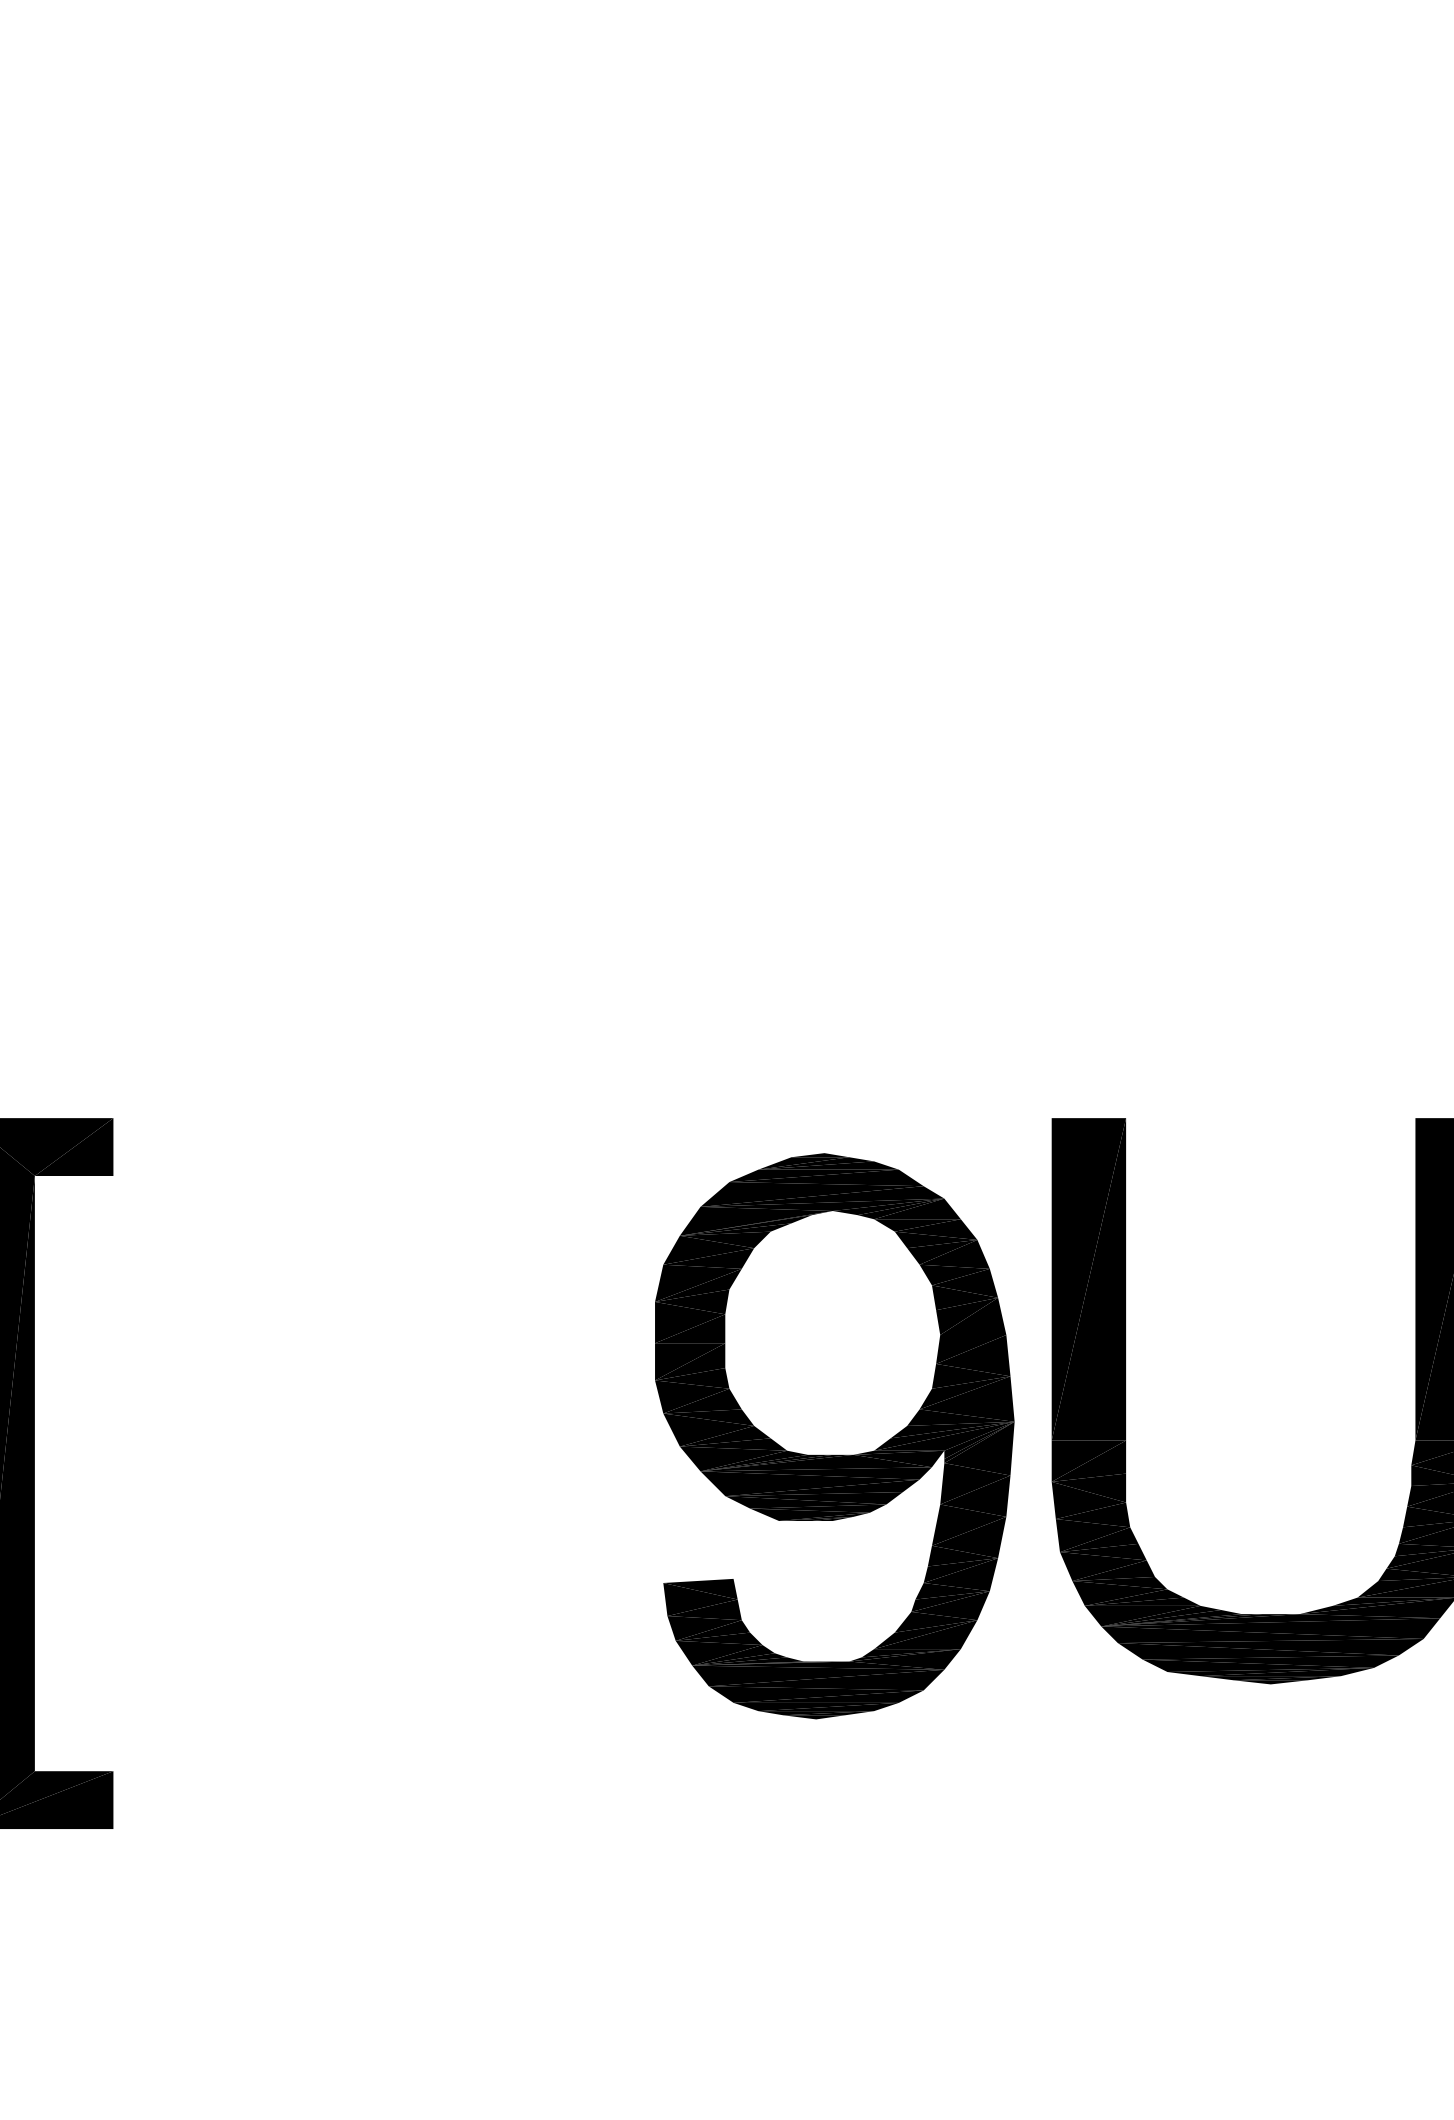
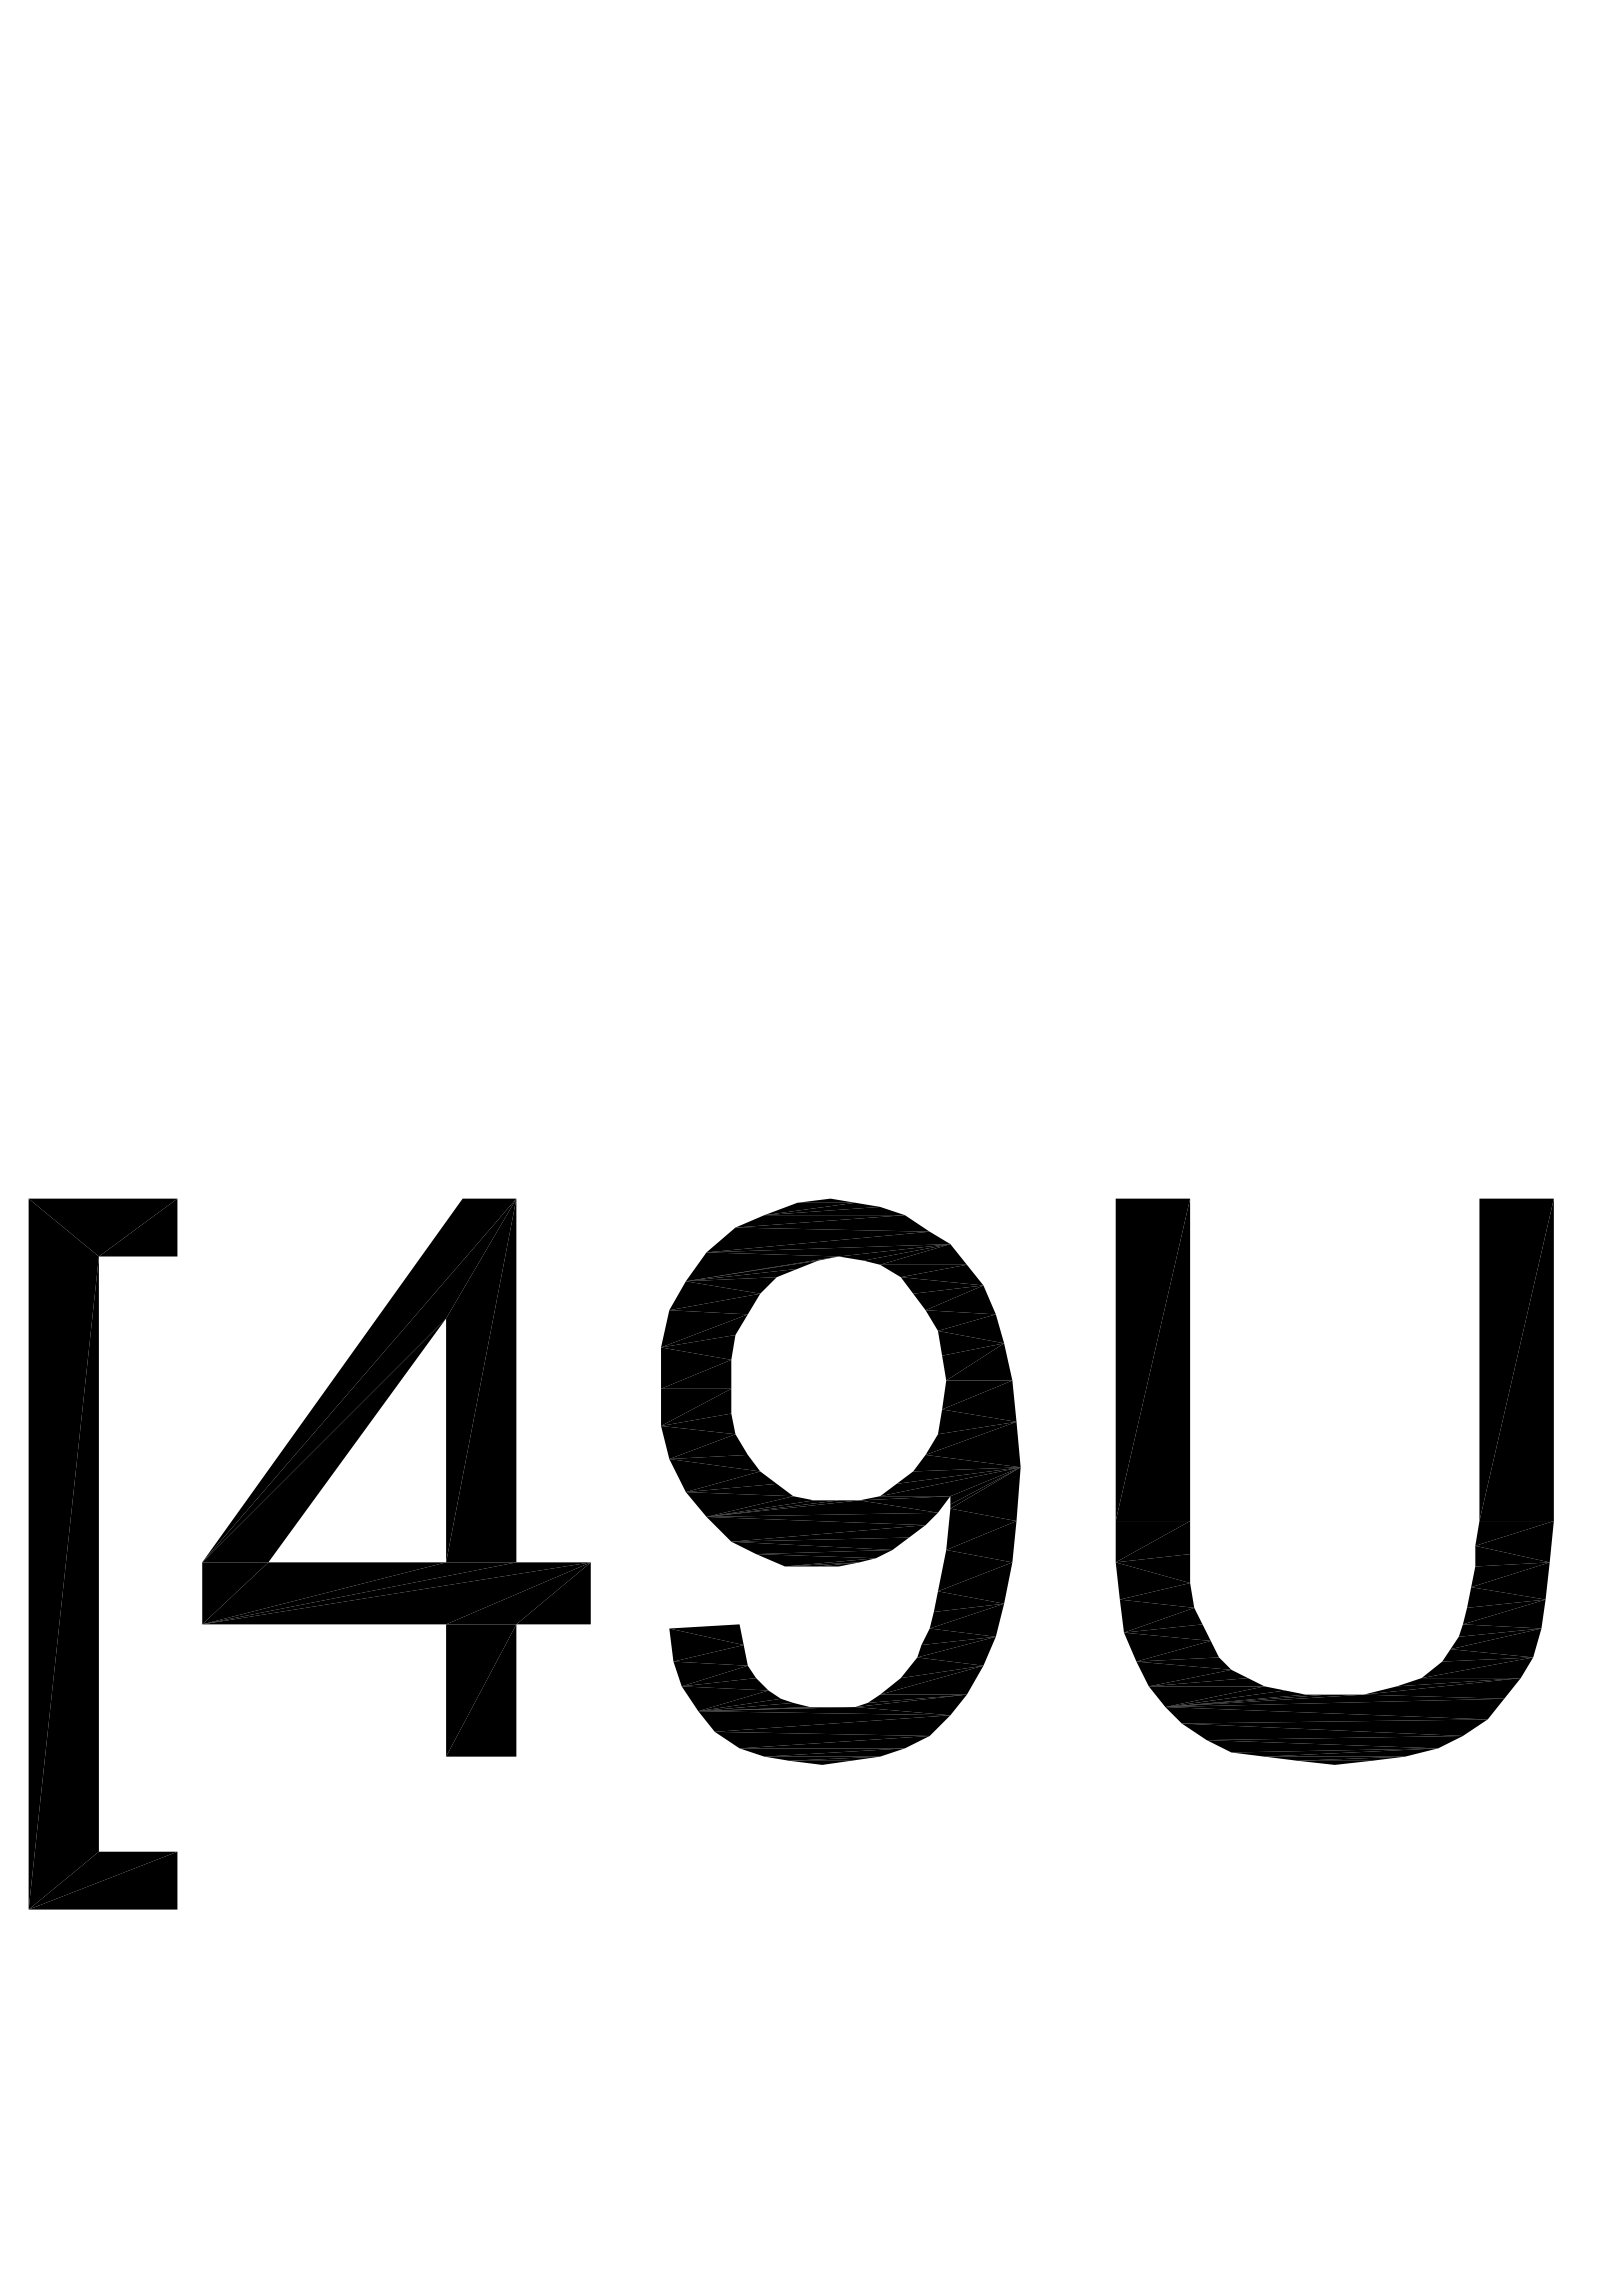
part: (332, 1397) -> (396, 1477), added
part: (834, 1436) -> (840, 1481), moved

